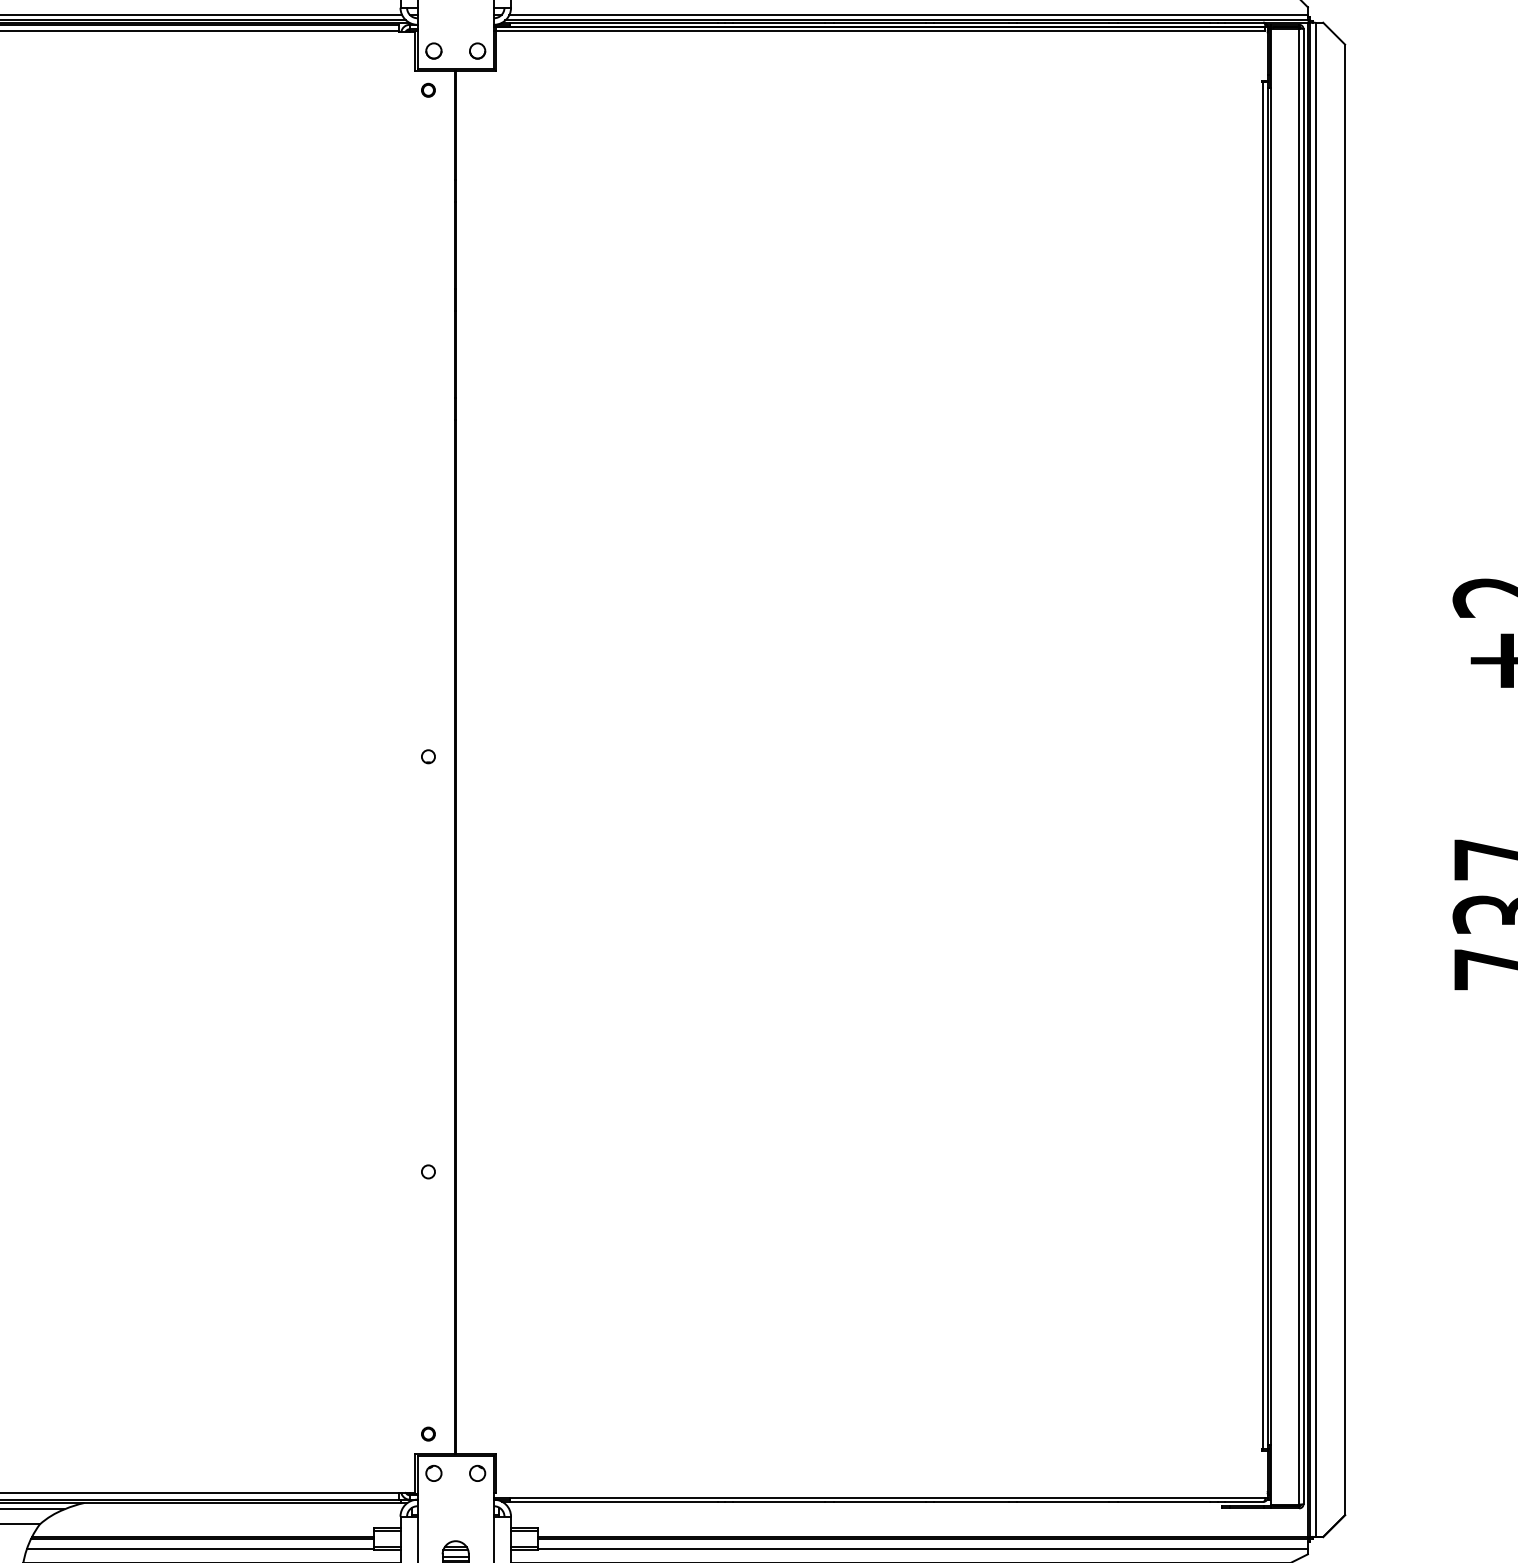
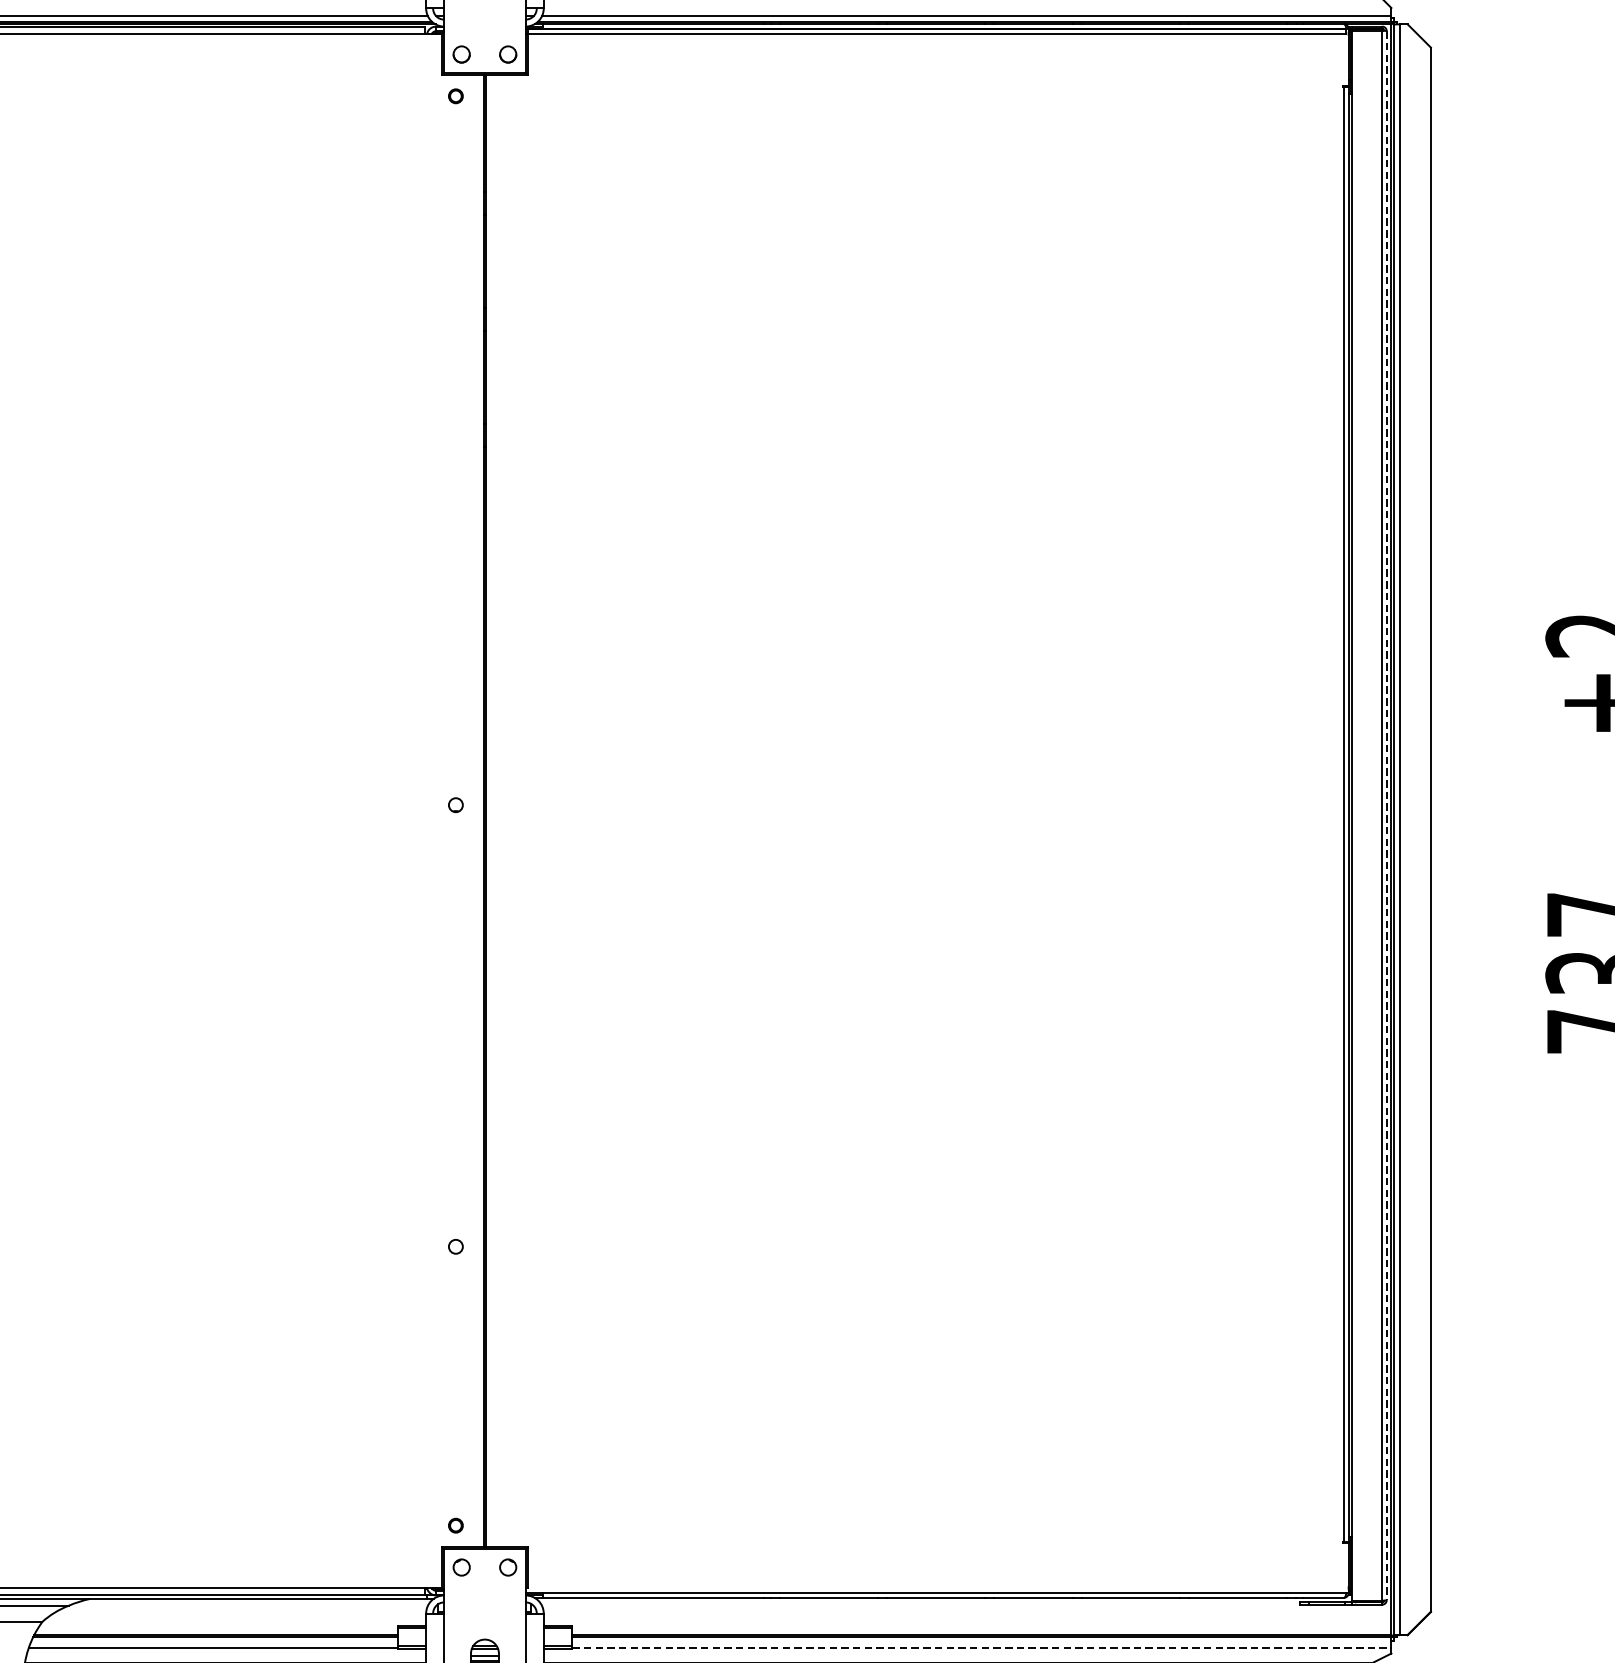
line: (1303, 767) -> (1386, 816), solid -> dashed
line: (923, 1549) -> (982, 1648), solid -> dashed

